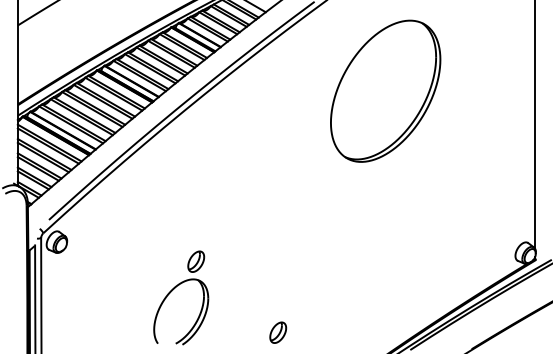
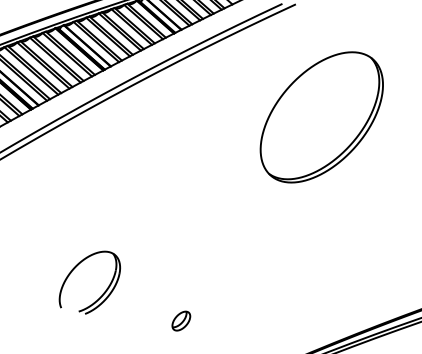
part: (385, 90) -> (321, 116), moved
part: (196, 261) -> (115, 235), removed

